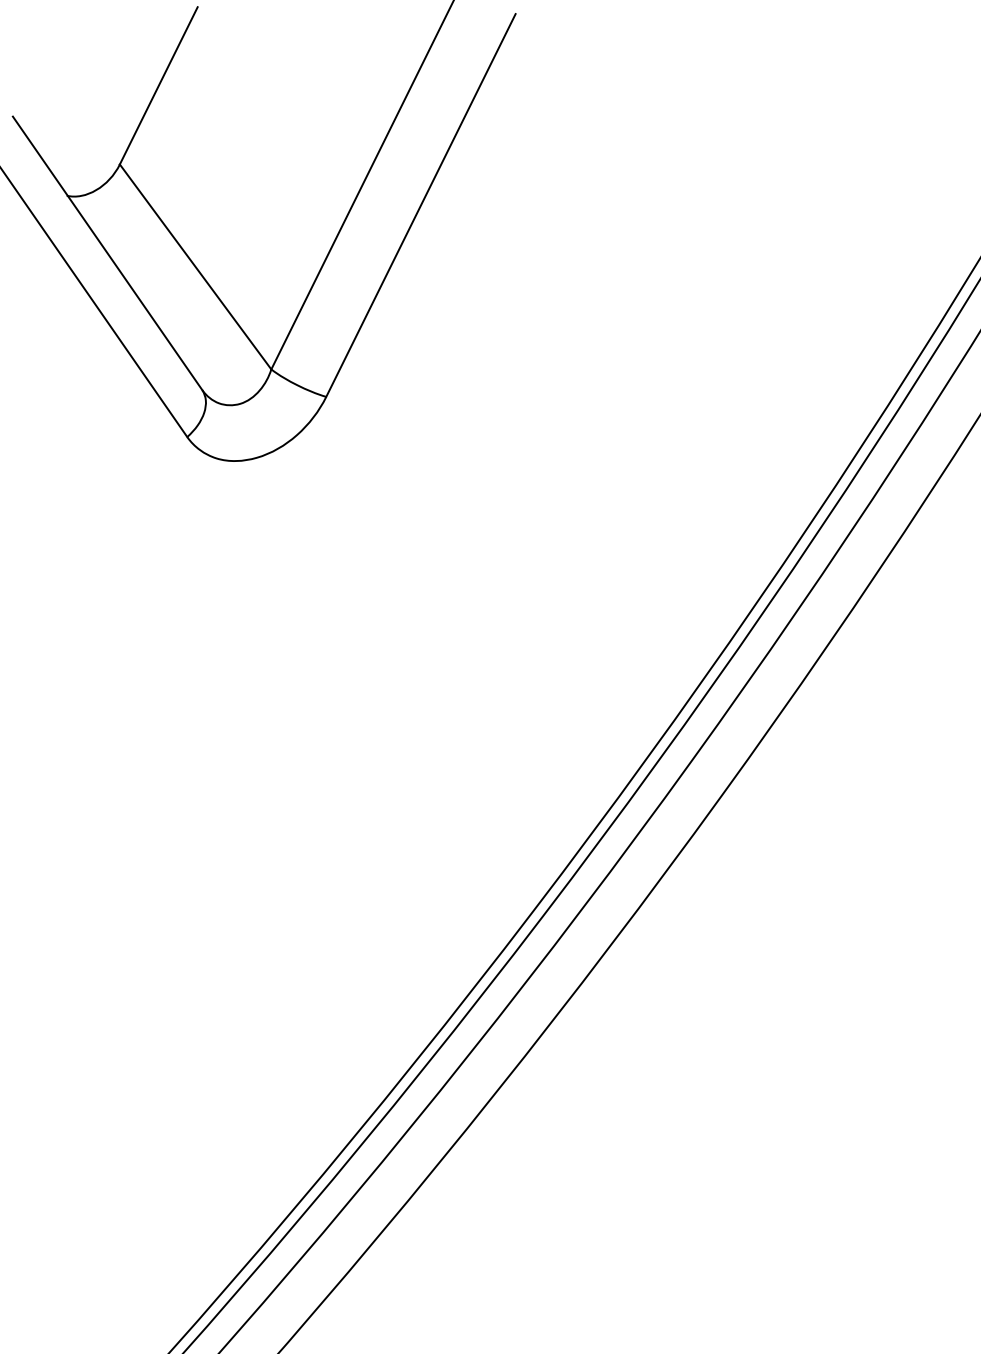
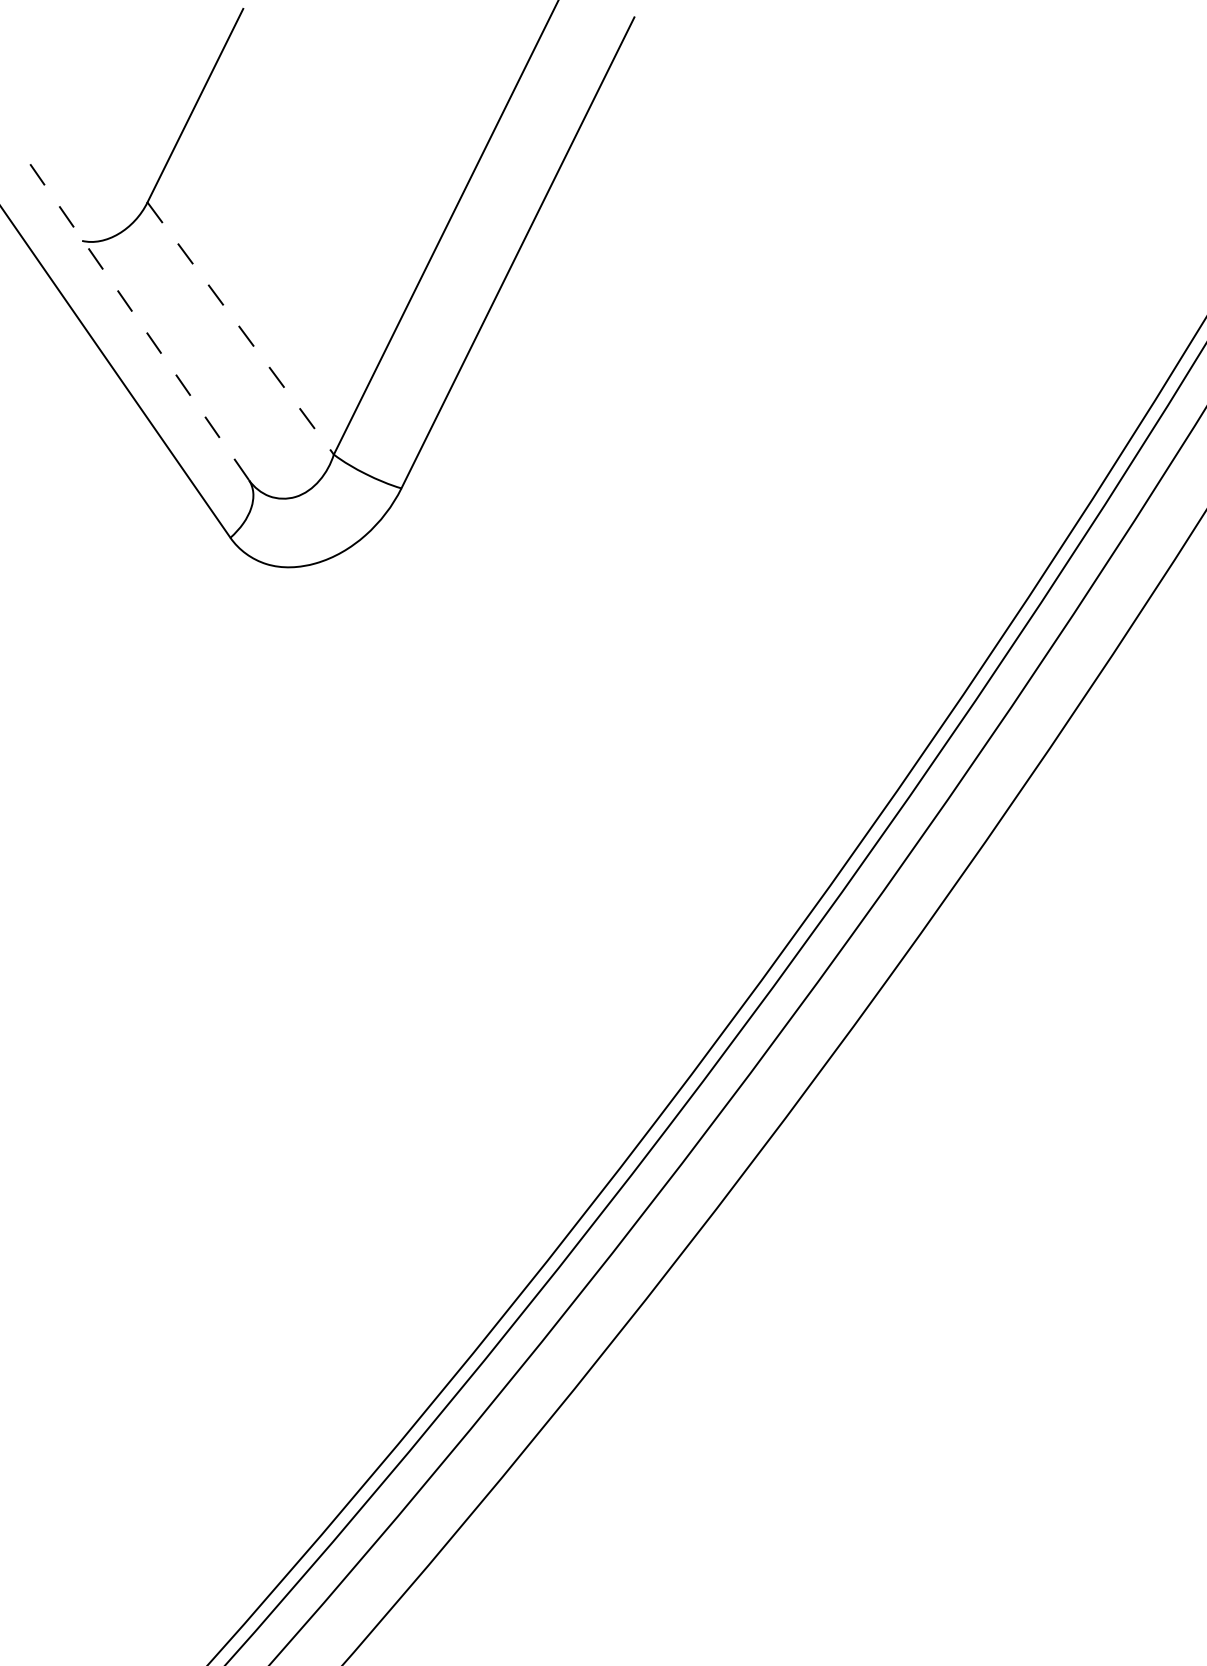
line: (107, 253) -> (132, 311), solid -> dashed
line: (195, 266) -> (240, 328), solid -> dashed

